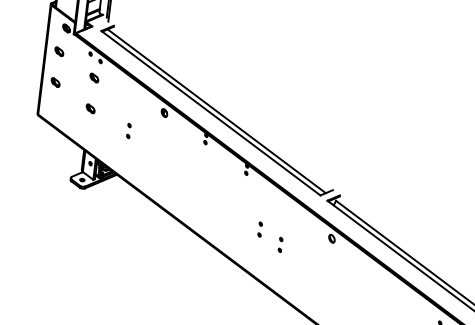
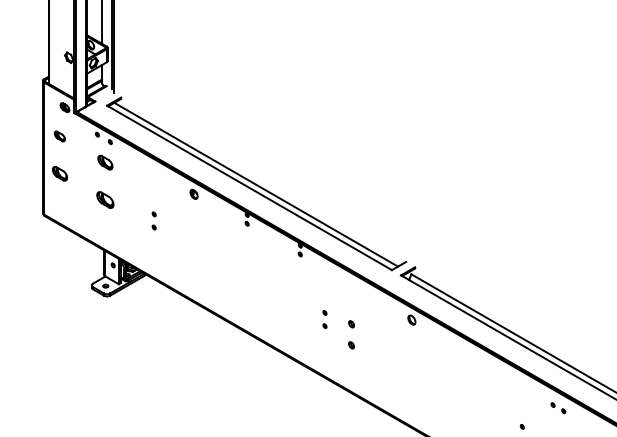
part: (94, 77) -> (105, 162), size x1.4
part: (55, 82) -> (59, 173), size x1.4
part: (90, 108) -> (105, 199), size x1.6
part: (280, 244) -> (351, 334), size x1.6

